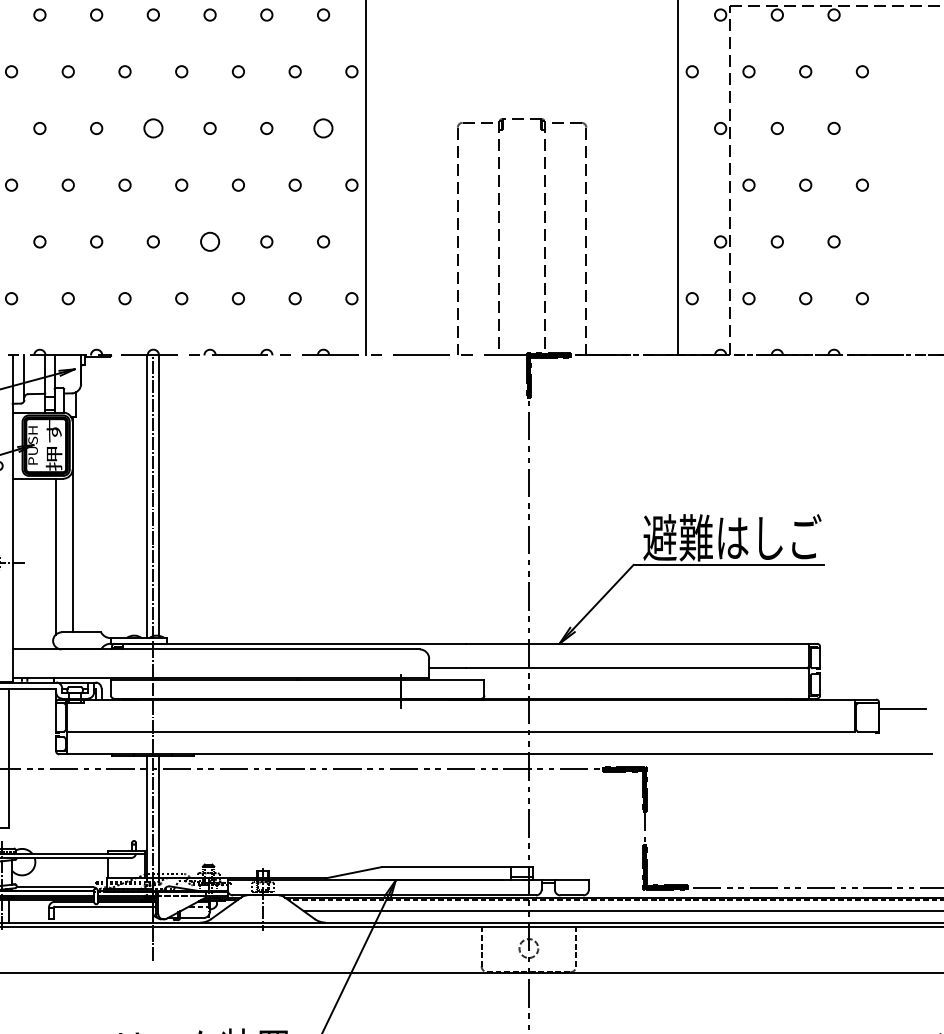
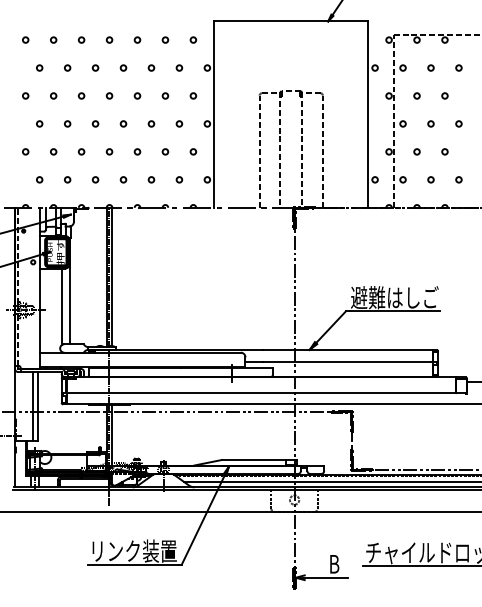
circle: (153, 127) -> (109, 95), size x0.62
circle: (323, 127) -> (193, 95), size x0.62
circle: (210, 241) -> (137, 151), size x0.62

